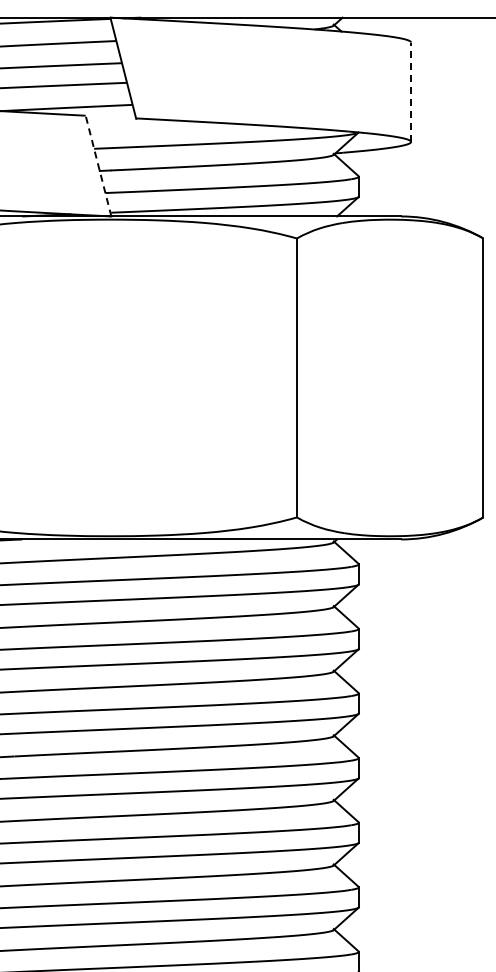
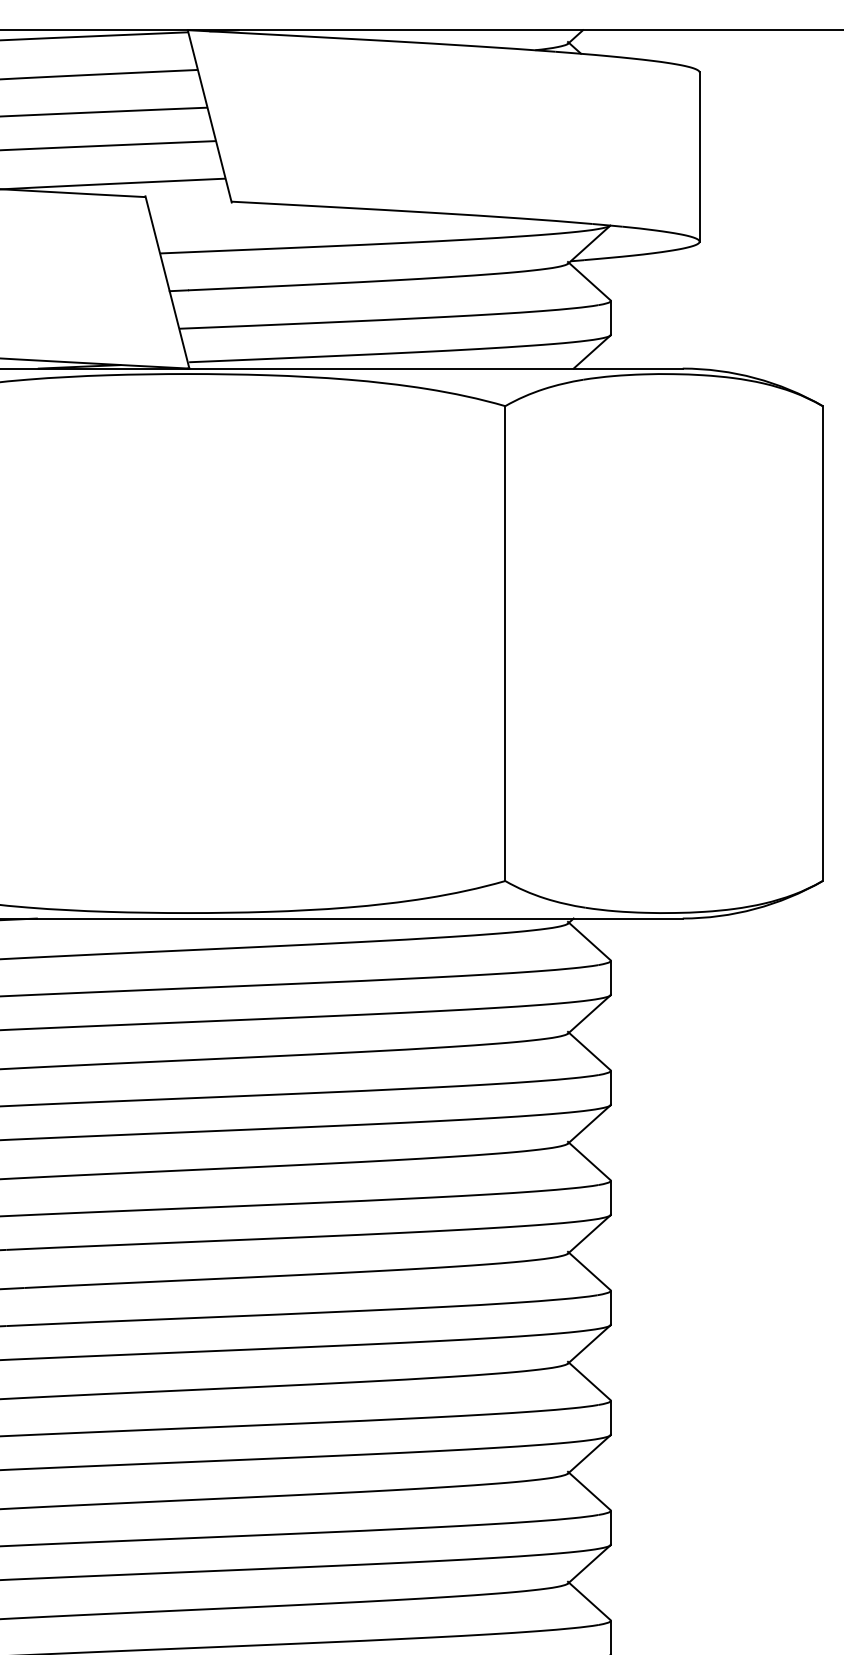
line: (411, 92) -> (700, 157), dashed -> solid
line: (98, 165) -> (167, 281), dashed -> solid

